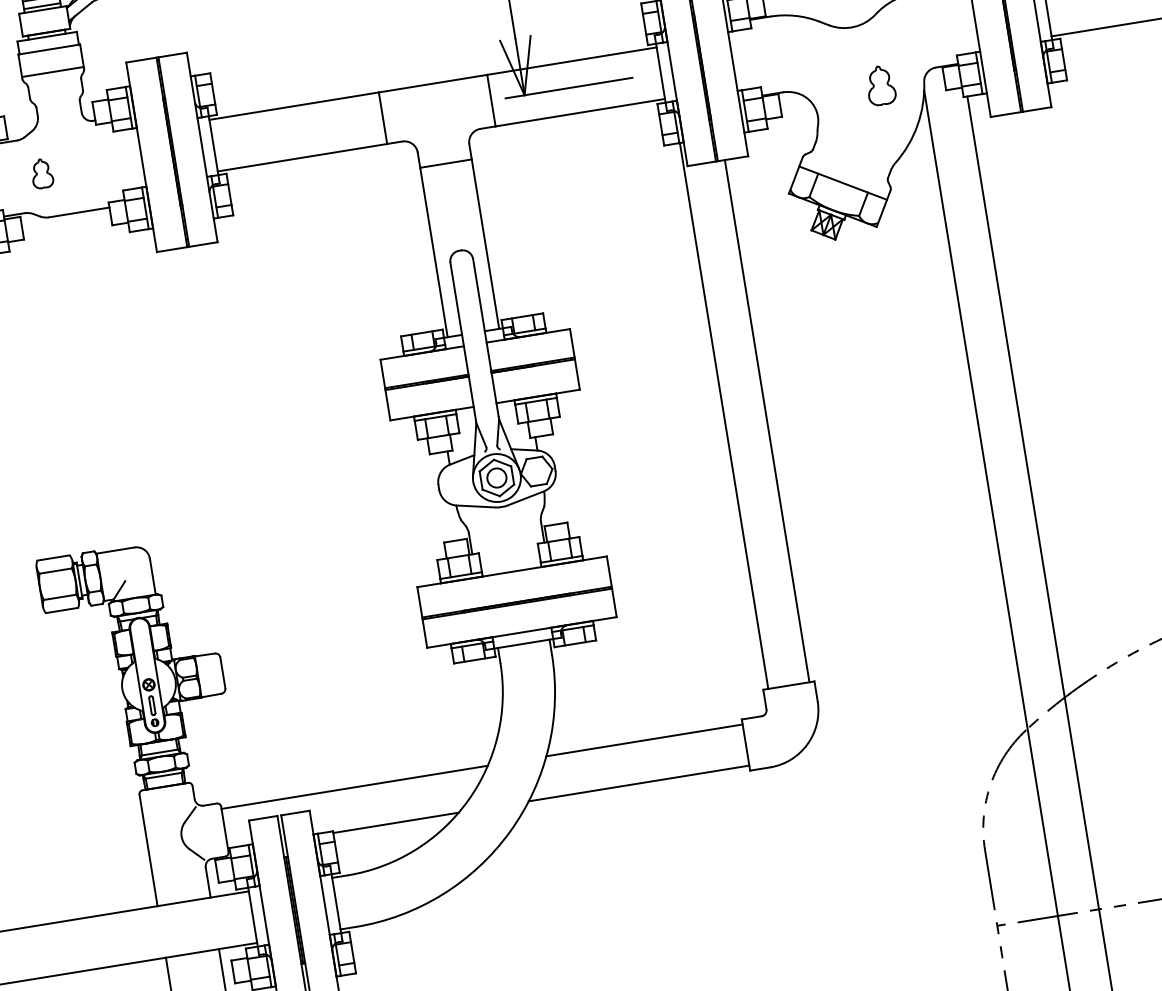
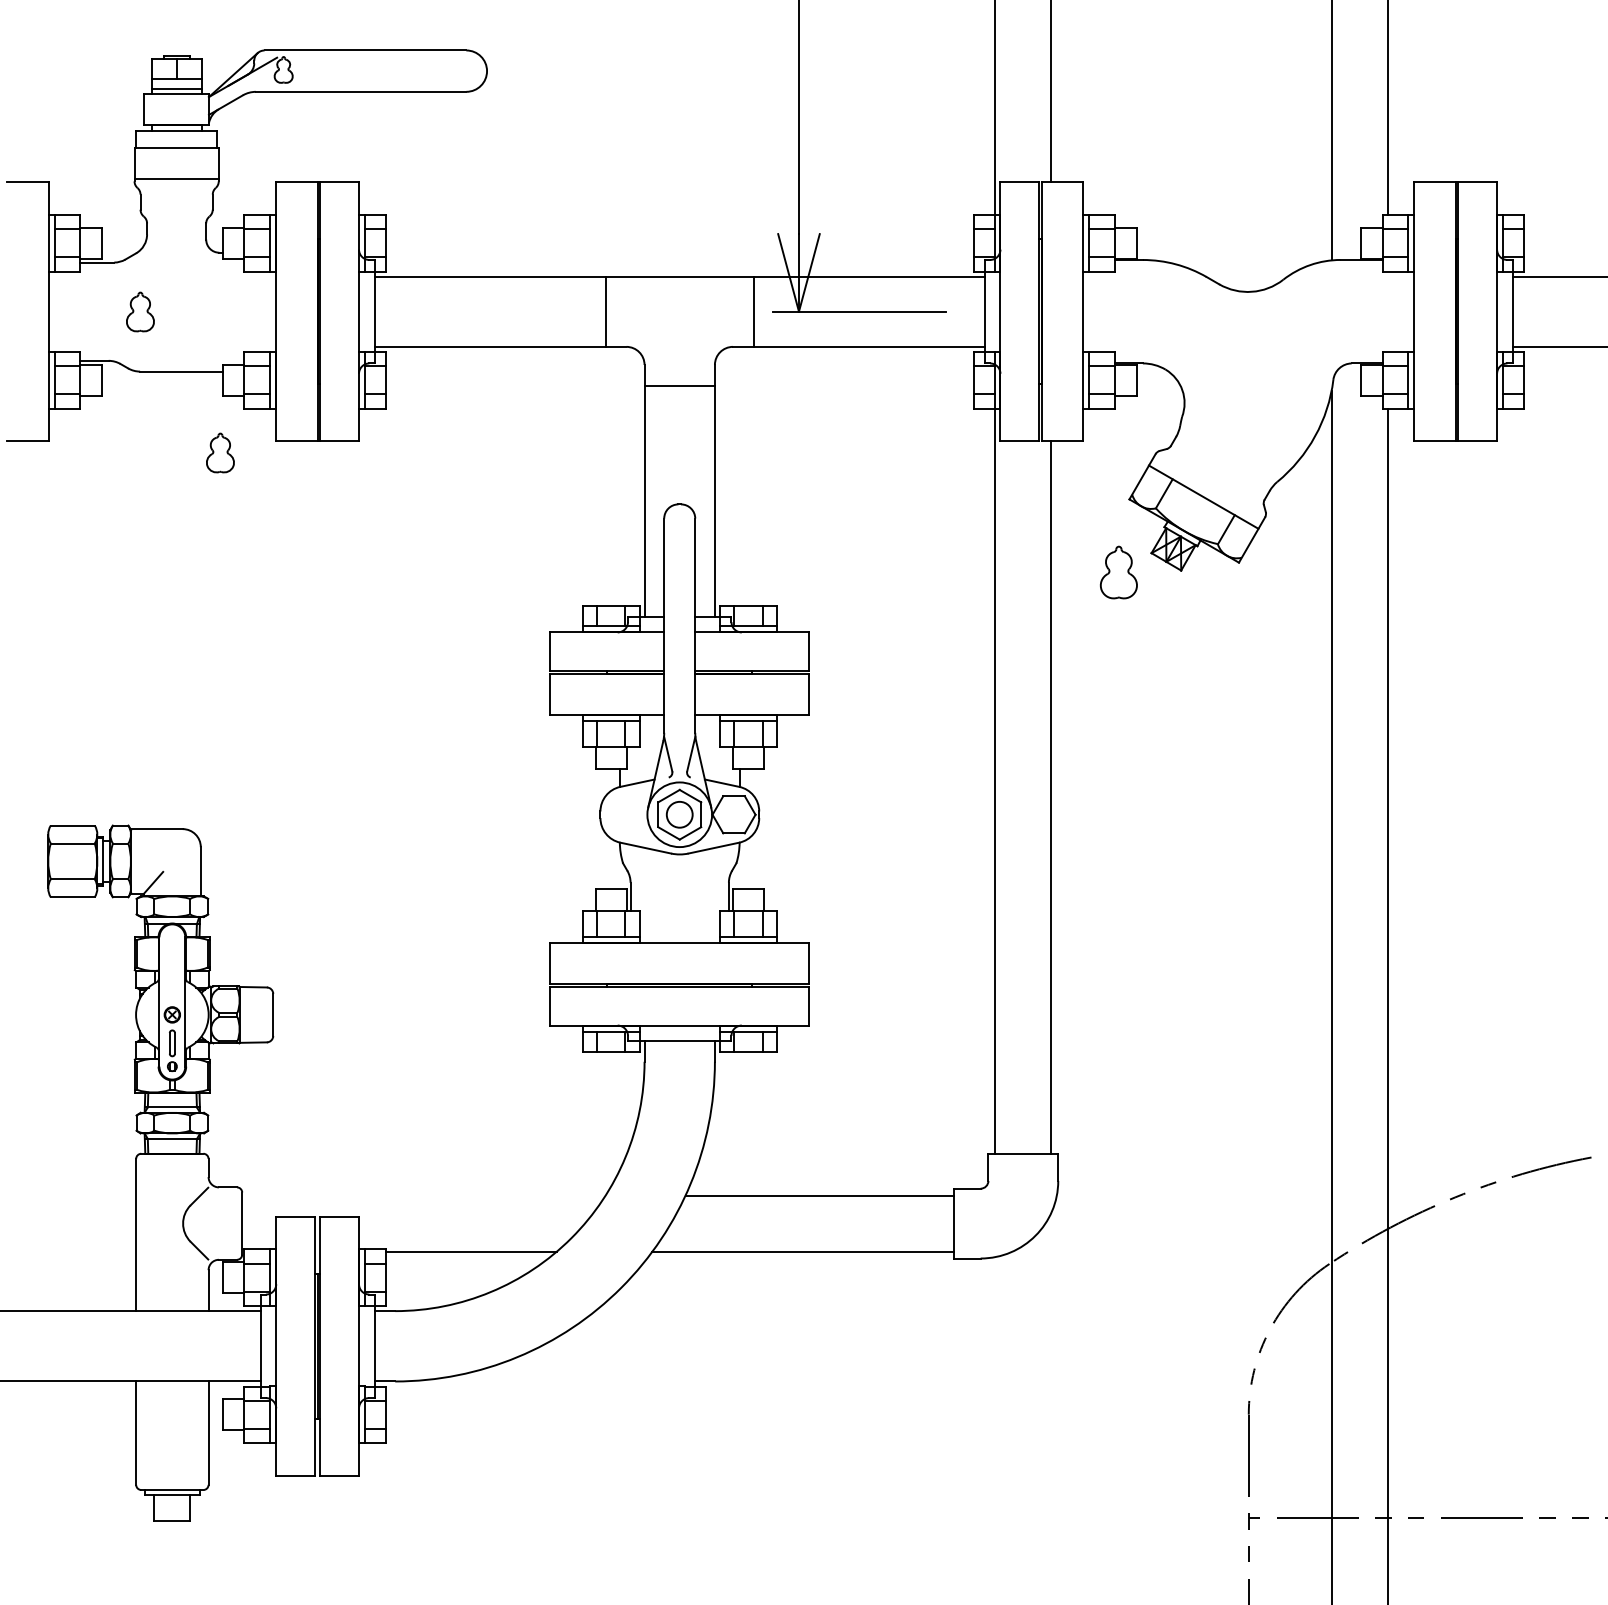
part: (880, 85) -> (1118, 572), moved
part: (117, 267) -> (220, 452), added
line: (354, 787) -> (423, 1195), removed

